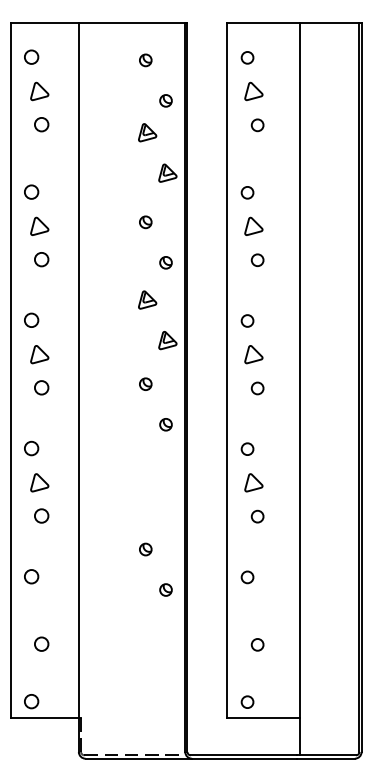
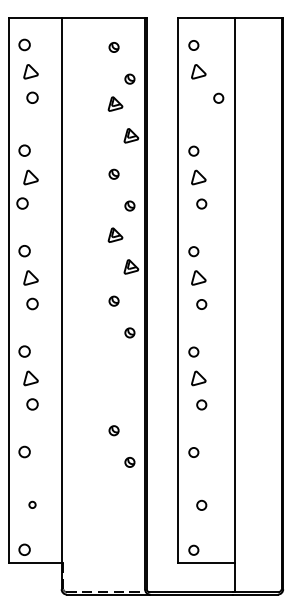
circle: (257, 124) -> (218, 97), moved
circle: (41, 259) -> (22, 203), moved
circle: (41, 643) -> (32, 504), size x0.6

